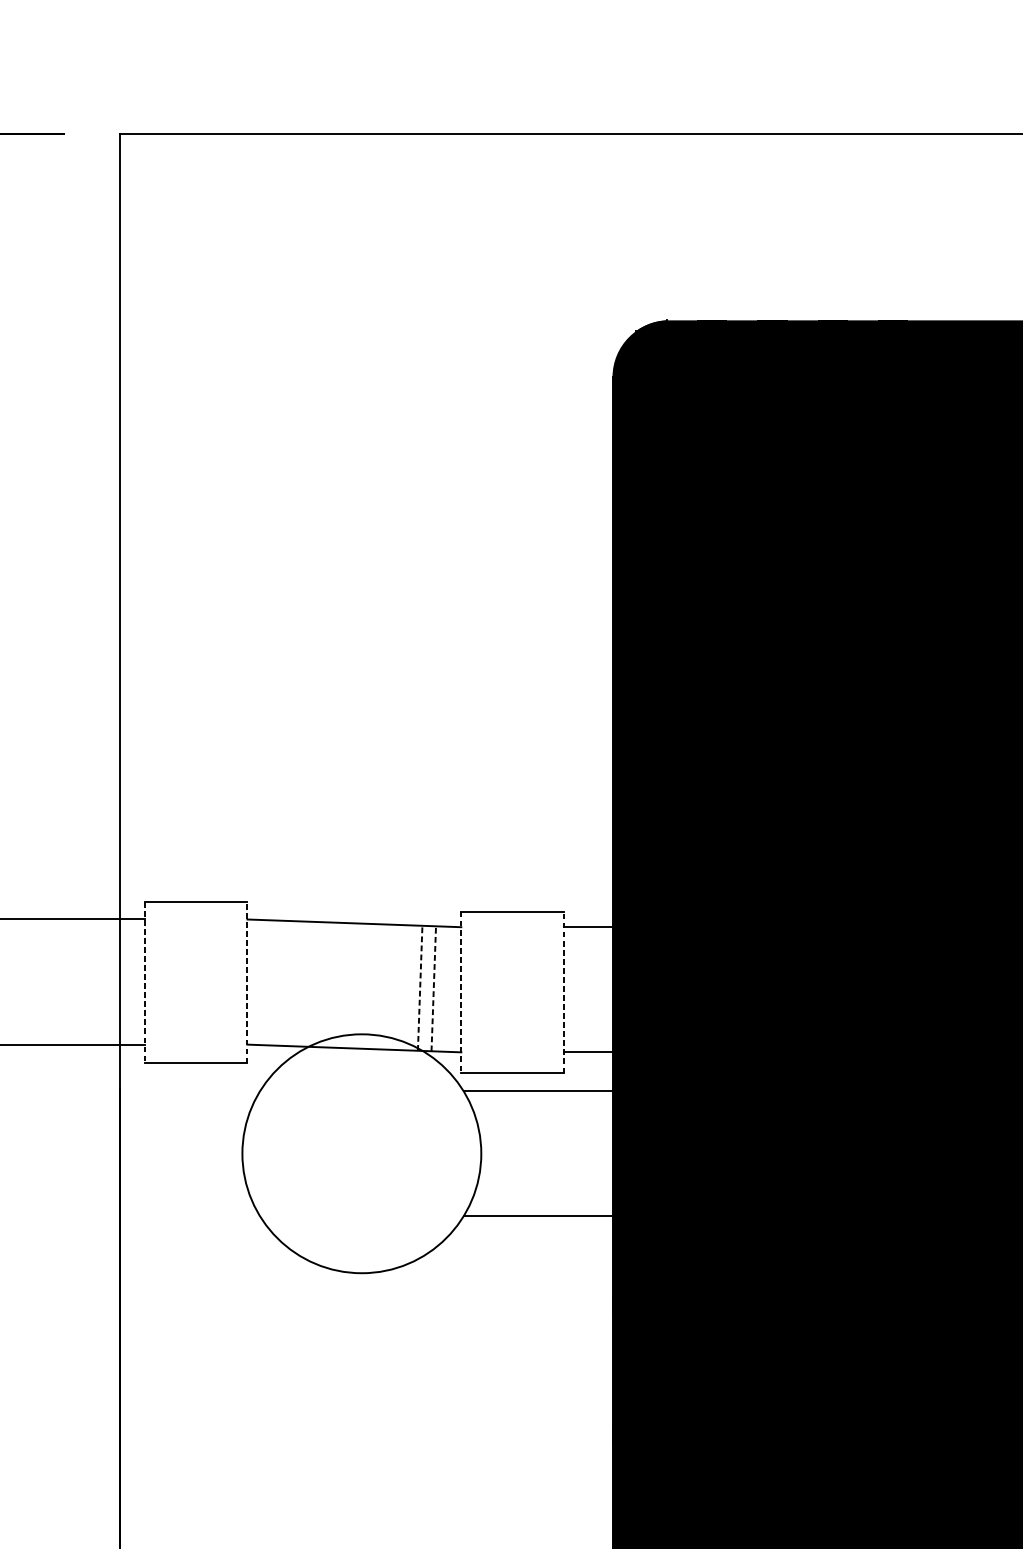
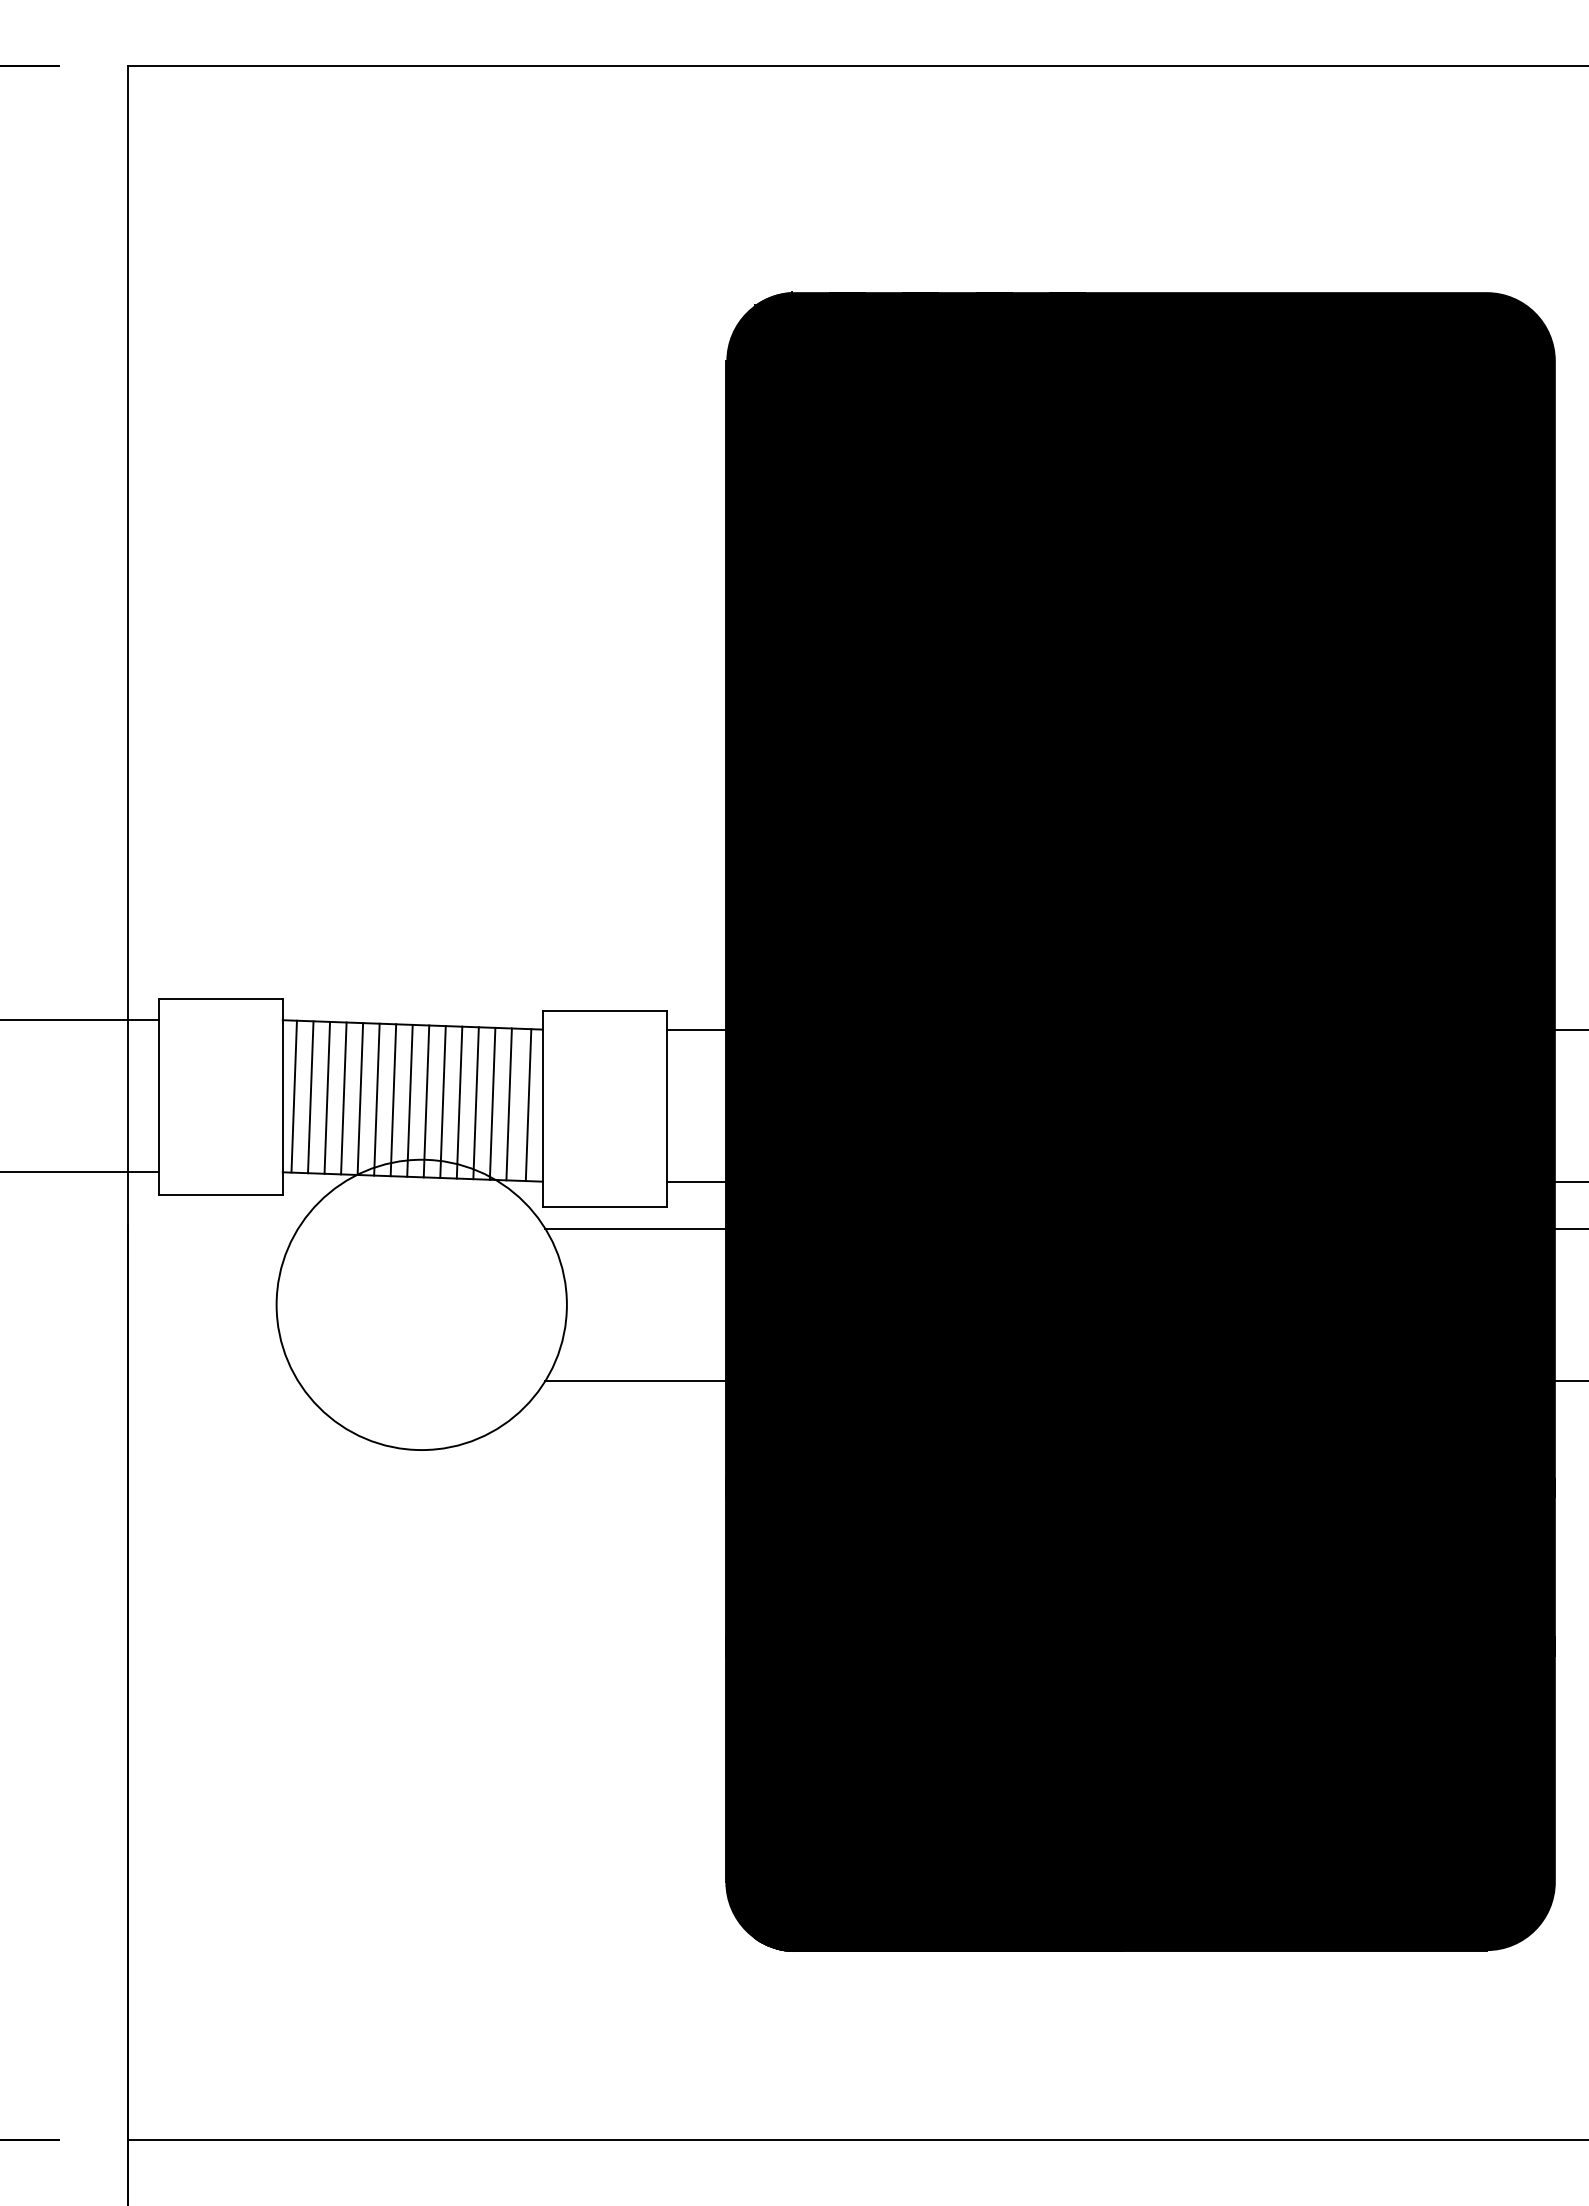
line: (247, 982) -> (282, 1096), dashed -> solid
line: (256, 982) -> (293, 1096), added
line: (145, 983) -> (158, 1097), dashed -> solid
line: (270, 983) -> (310, 1097), added
line: (284, 983) -> (327, 1097), added
line: (297, 983) -> (343, 1098), added
line: (311, 983) -> (360, 1098), added
line: (324, 984) -> (376, 1099), added
line: (338, 985) -> (393, 1100), added
line: (351, 985) -> (409, 1100), added
line: (365, 986) -> (426, 1101), added
line: (378, 986) -> (442, 1101), added
line: (392, 987) -> (459, 1102), added
line: (406, 988) -> (475, 1103), added
line: (420, 988) -> (492, 1103), dashed -> solid
line: (434, 988) -> (509, 1104), dashed -> solid
line: (449, 989) -> (528, 1105), added
line: (461, 992) -> (542, 1109), dashed -> solid
line: (563, 992) -> (666, 1108), dashed -> solid

